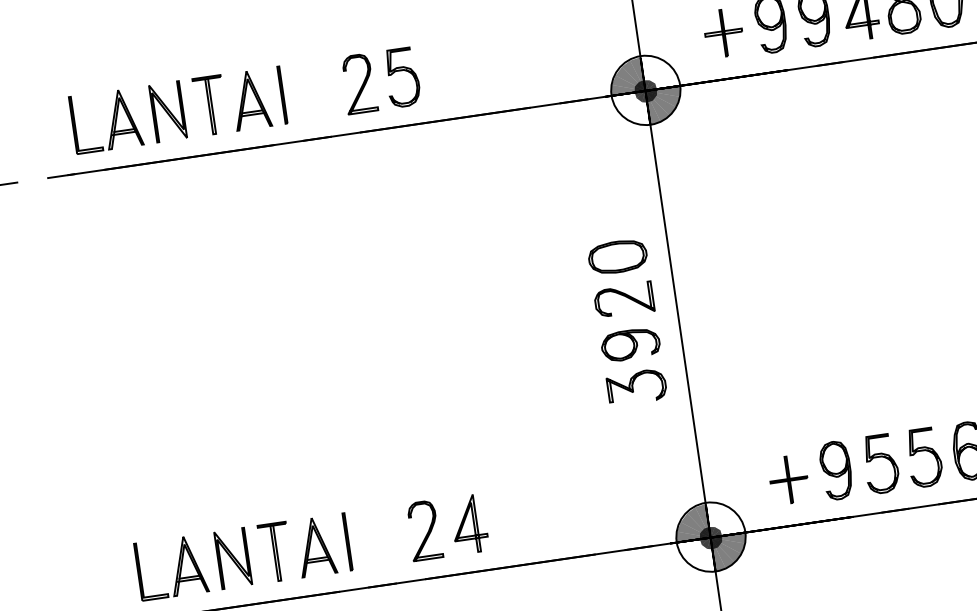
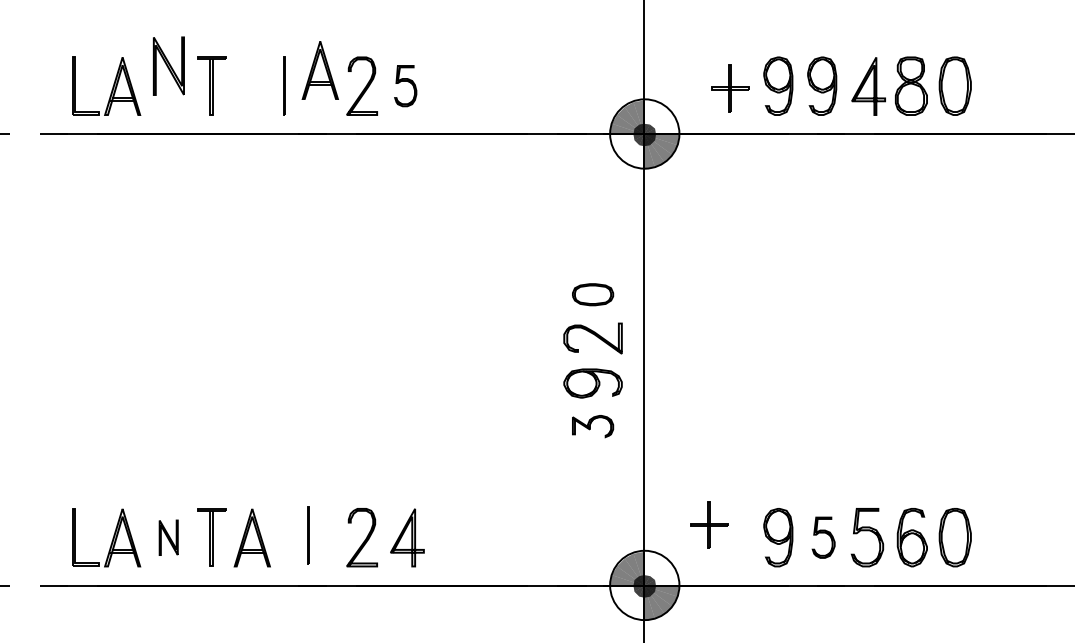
part: (402, 76) -> (405, 85), size x0.7
part: (249, 100) -> (319, 70), moved
part: (167, 111) -> (168, 65), moved
part: (617, 256) -> (592, 294), size x0.7
part: (636, 387) -> (592, 426), size x0.7
part: (880, 463) -> (823, 537), size x0.7
part: (789, 479) -> (709, 524), moved
line: (347, 541) -> (308, 535), moved
part: (232, 558) -> (168, 537), size x0.6

